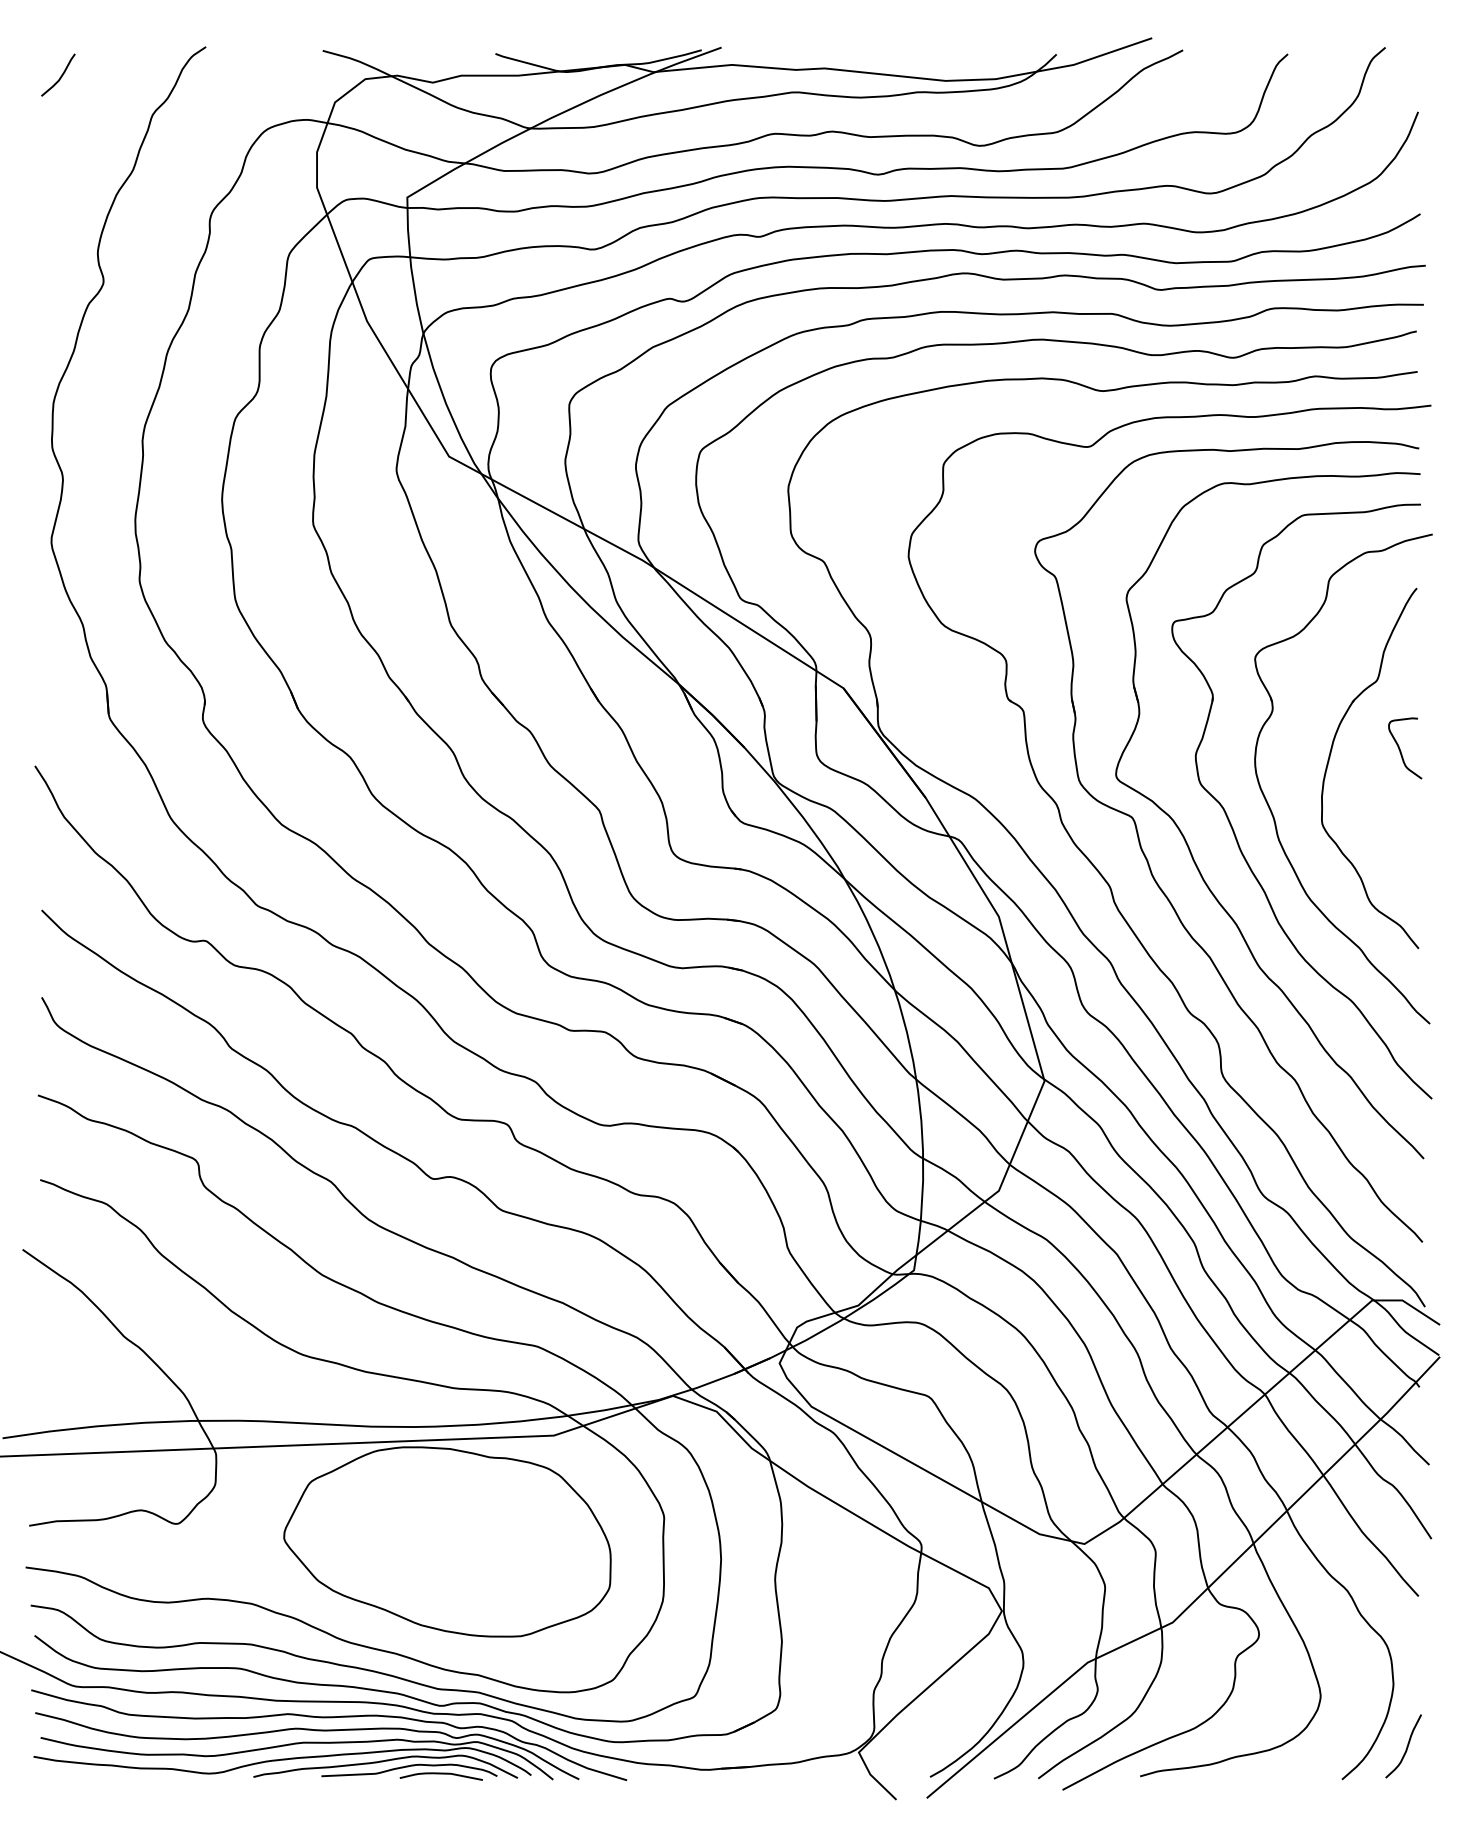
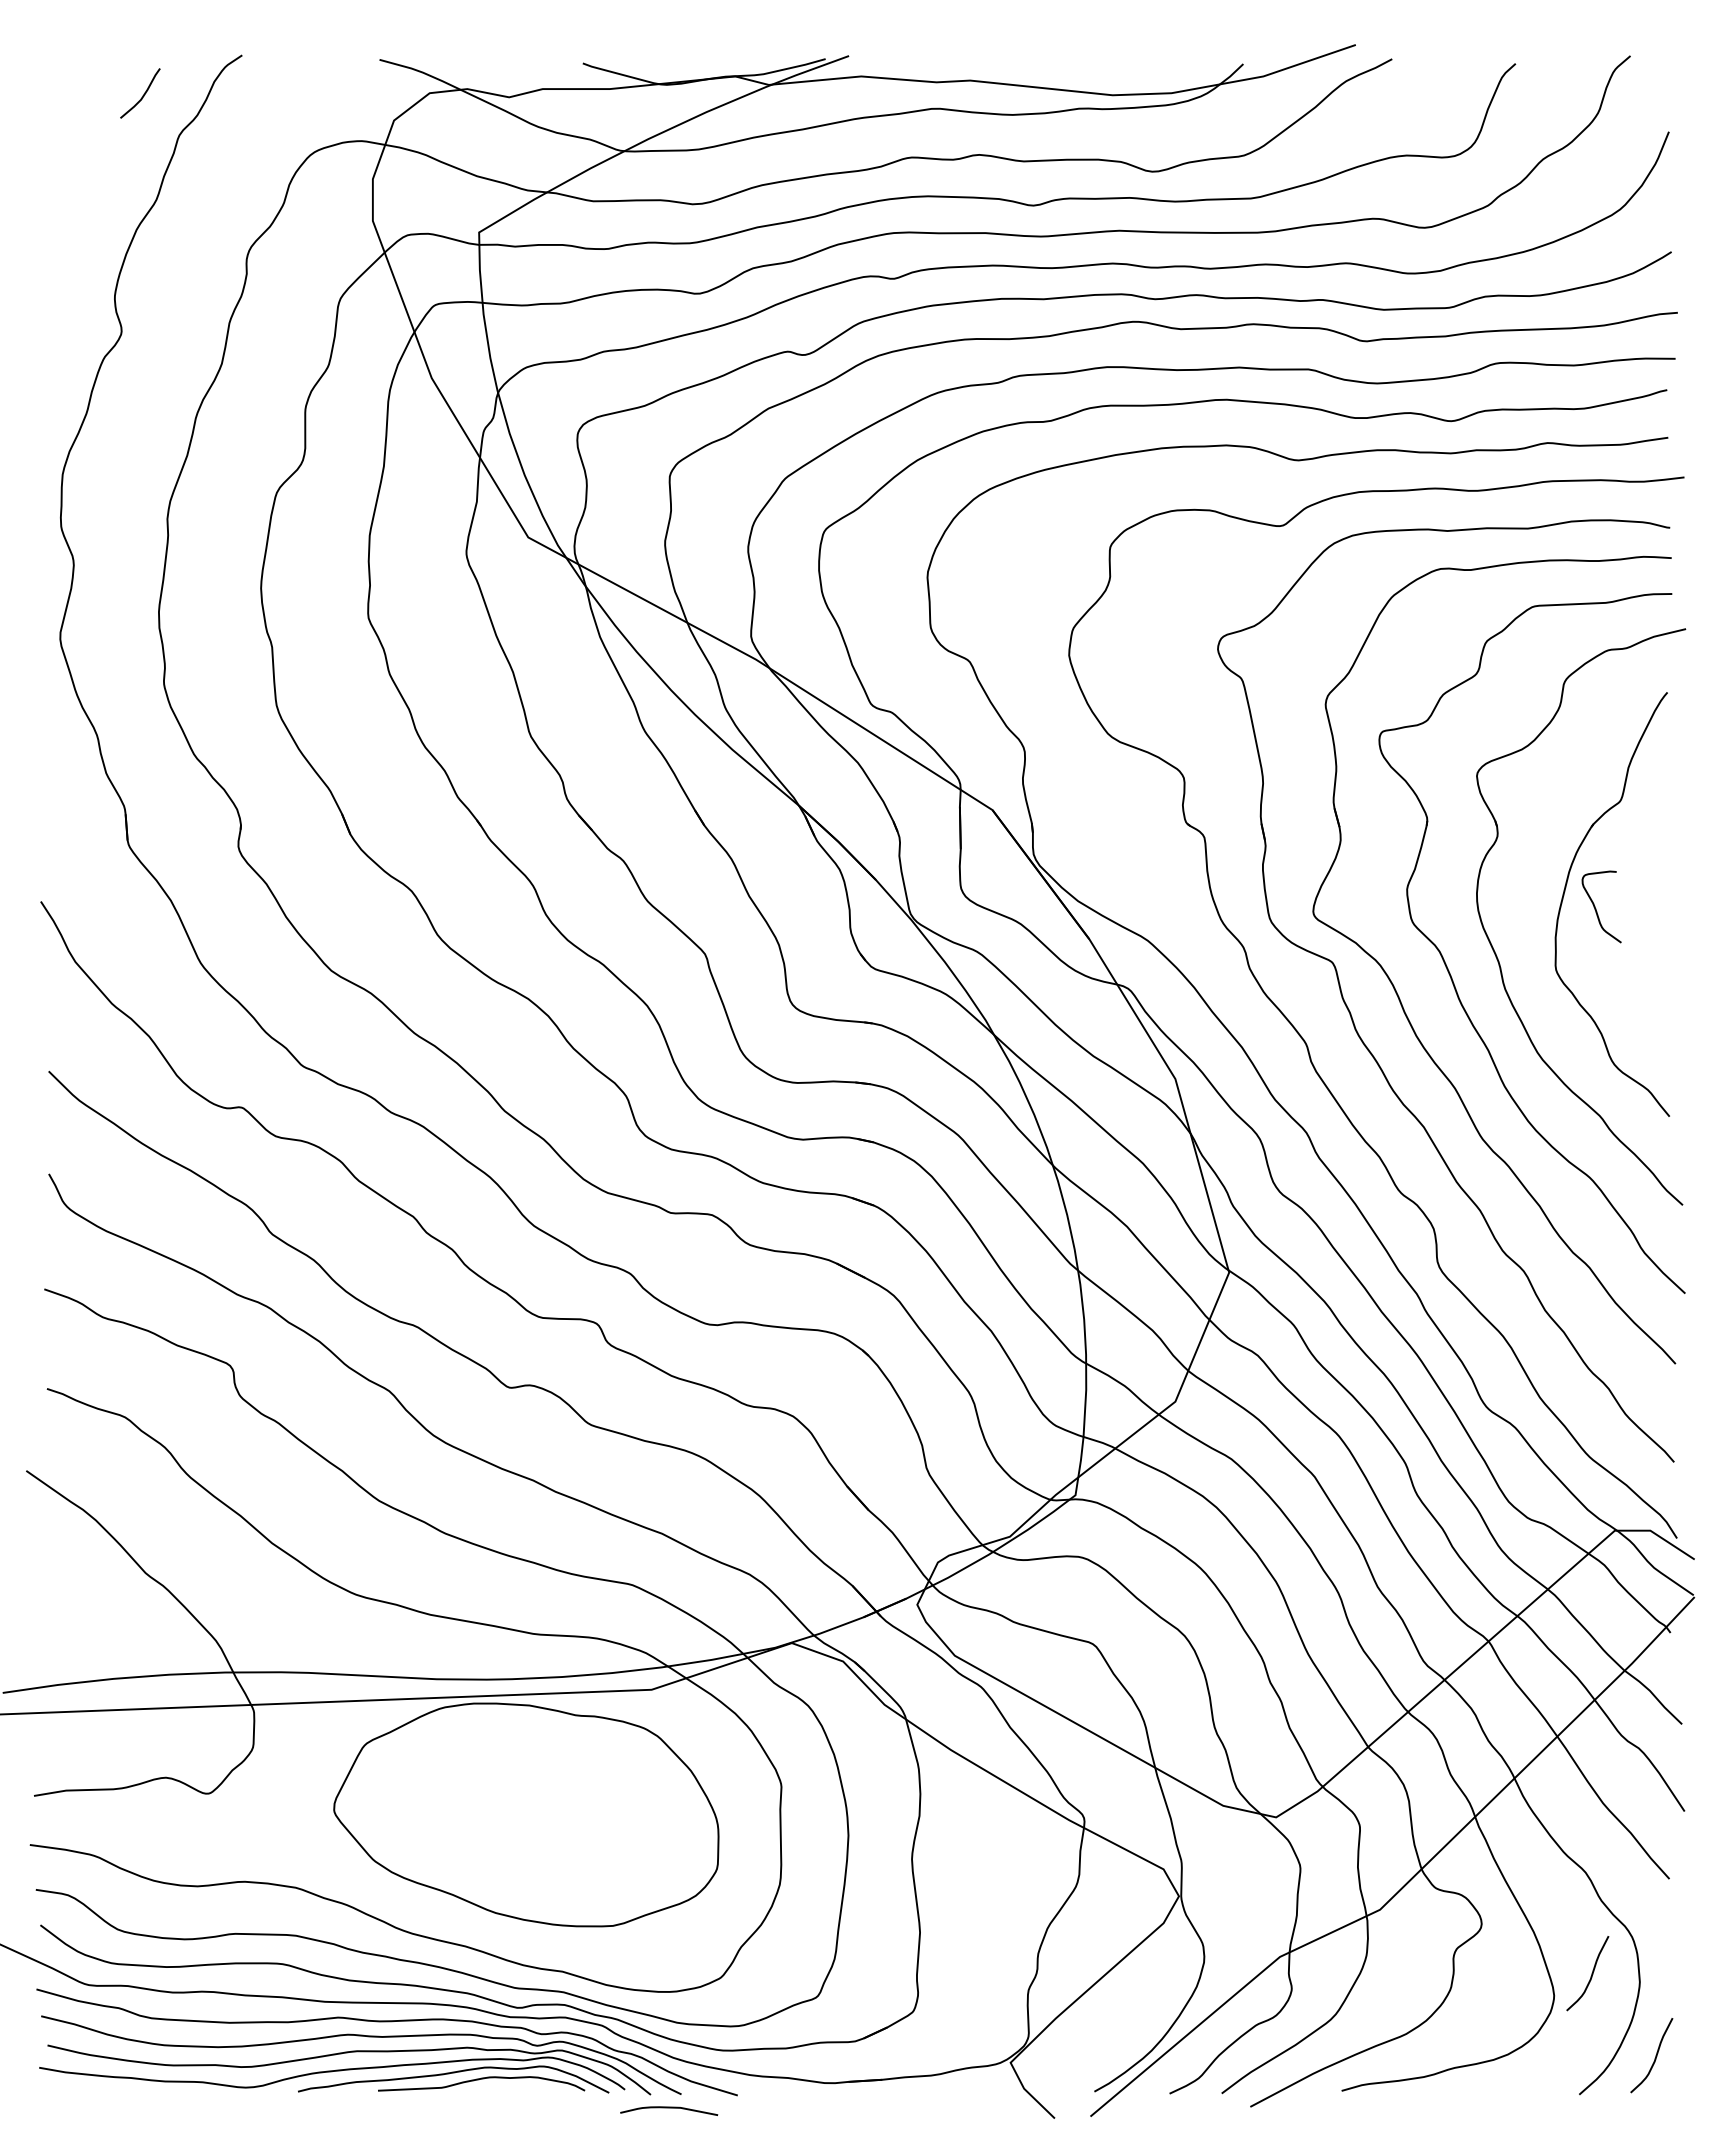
curve: (60, 76) -> (142, 95), moved
curve: (1400, 749) -> (1596, 908), moved
curve: (1352, 1676) -> (1591, 1973), added
curve: (441, 1774) -> (669, 2108), moved

